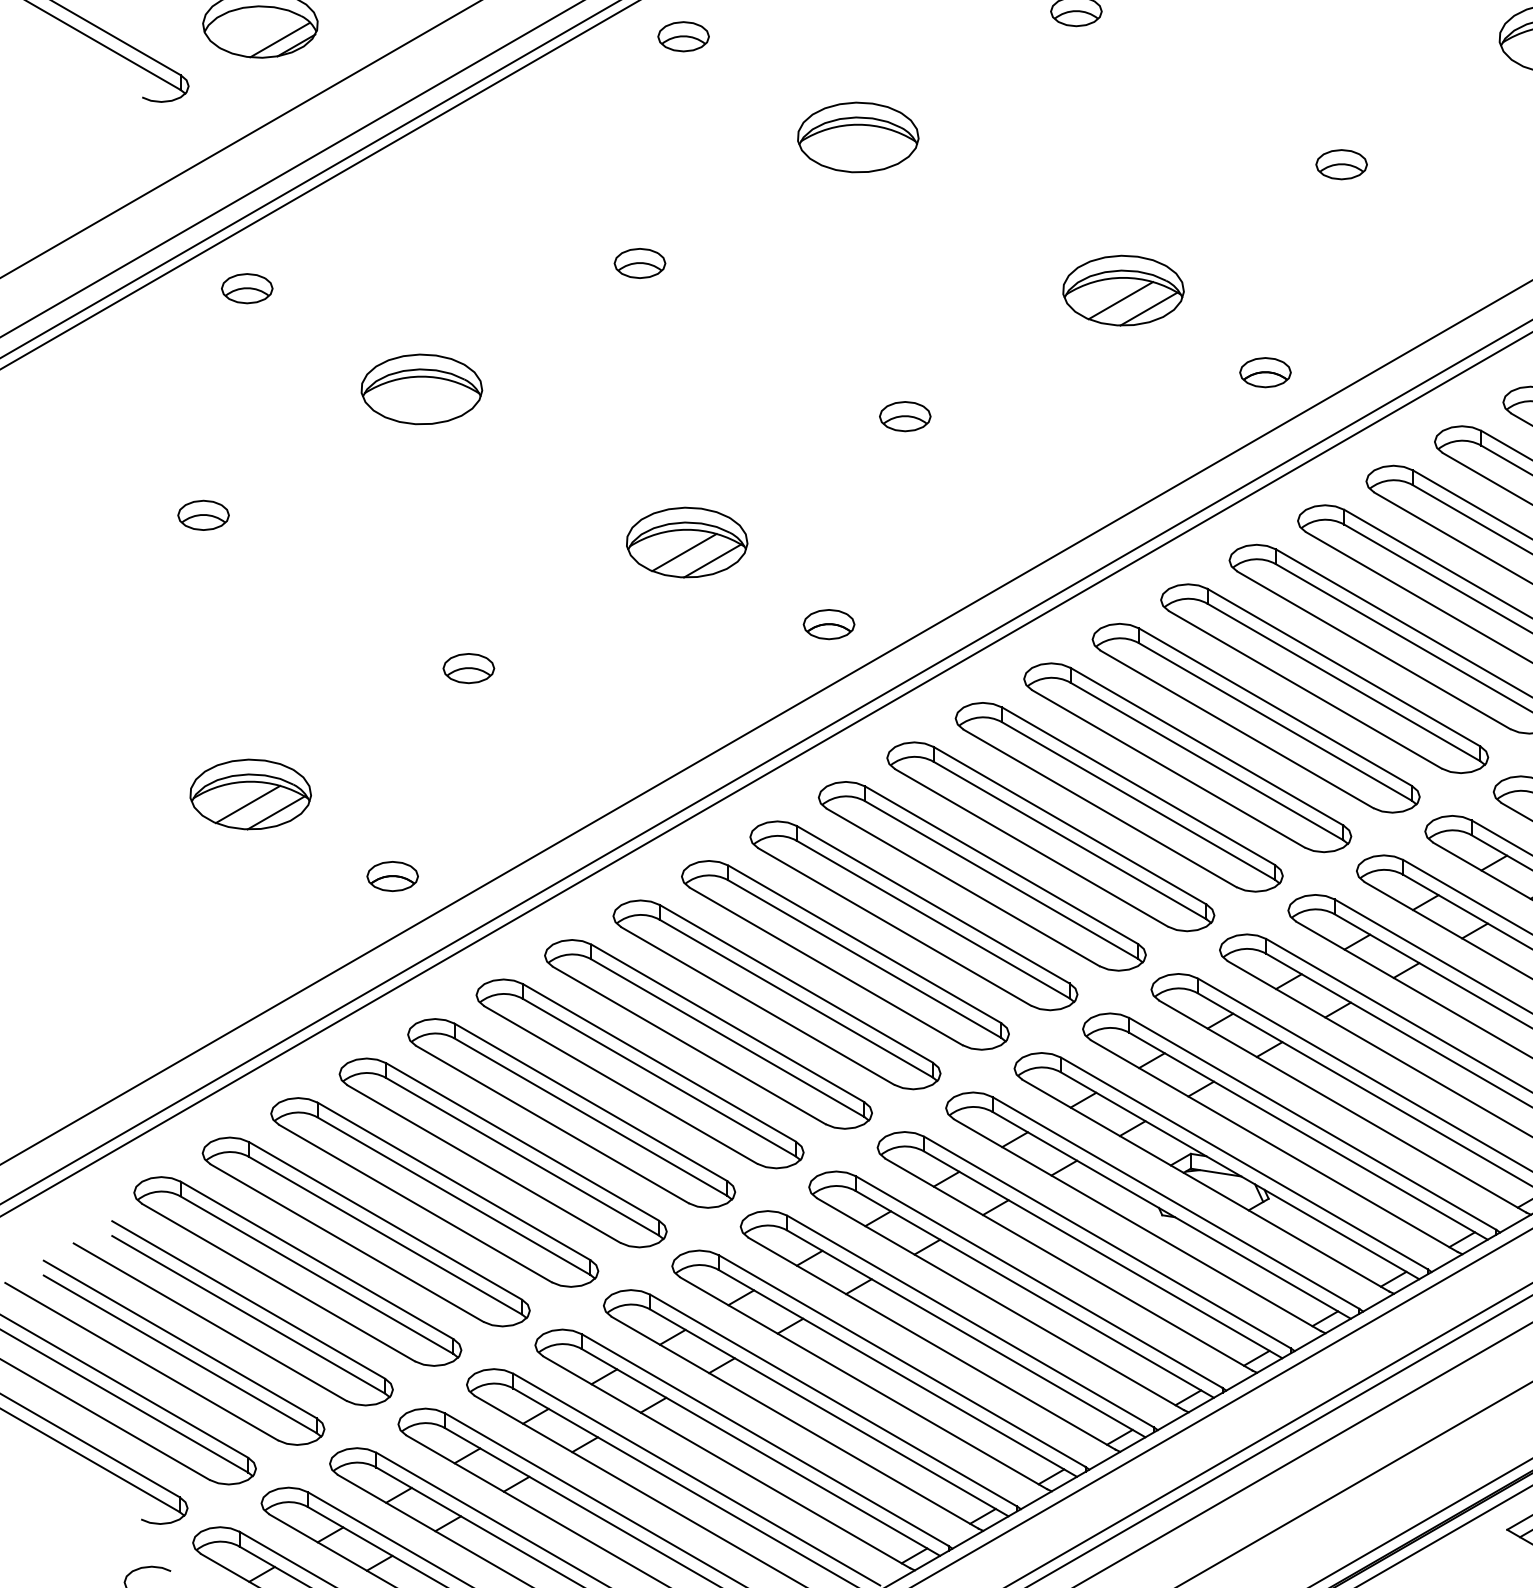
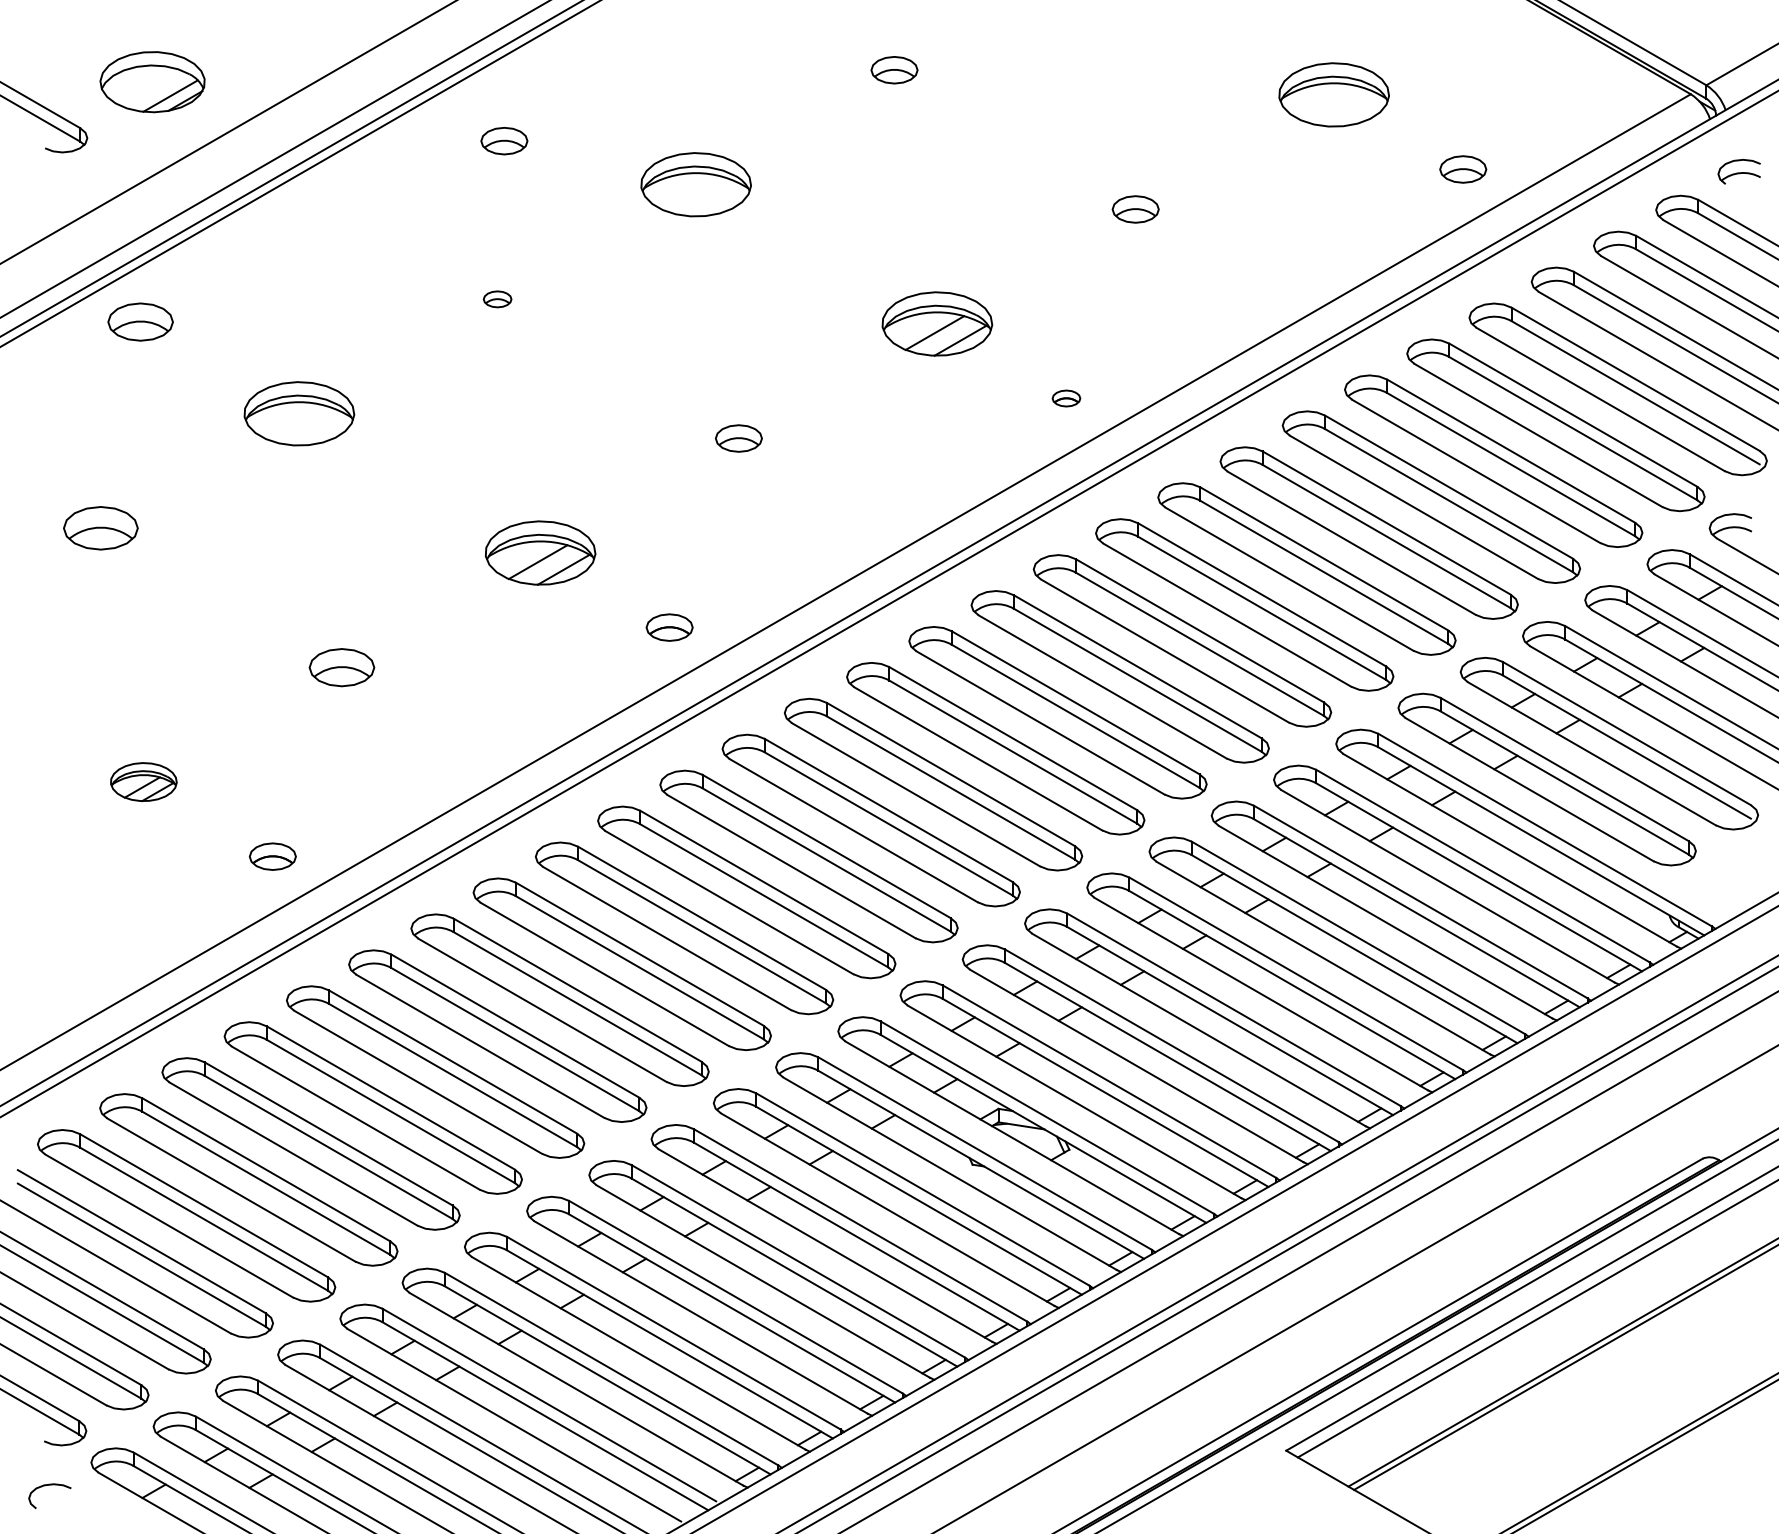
part: (683, 36) -> (504, 140), moved
part: (639, 263) -> (497, 299), size x0.6
part: (247, 289) -> (140, 322), size x1.4
part: (1265, 372) -> (1066, 398), size x0.6
part: (203, 515) -> (100, 528), size x1.6
part: (469, 668) -> (342, 667), size x1.4
part: (250, 793) -> (143, 781), size x0.6

